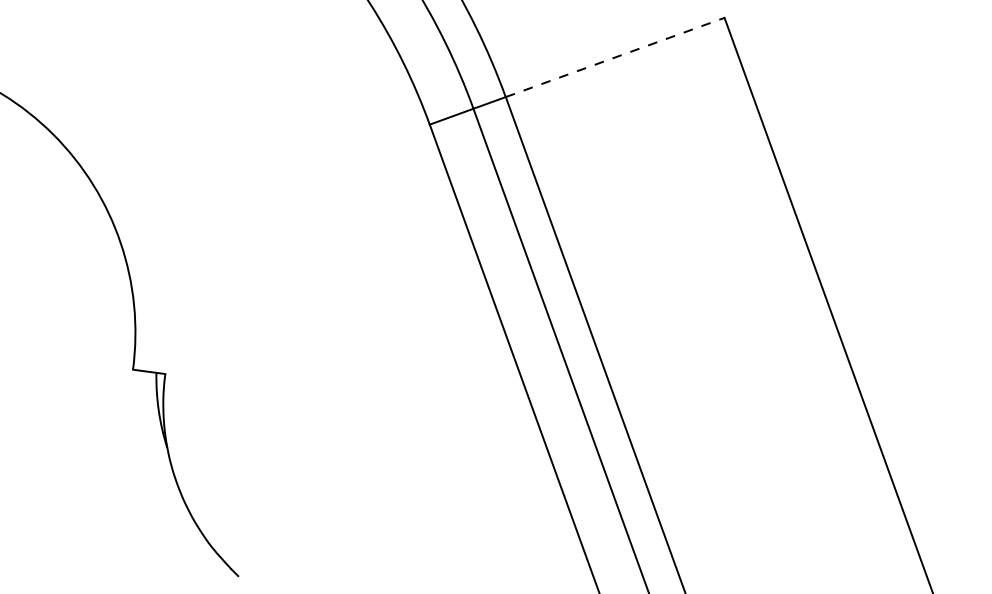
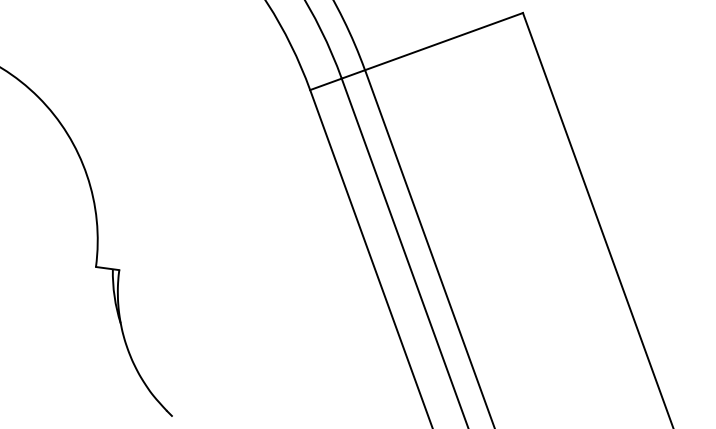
line: (615, 57) -> (444, 41), dashed -> solid

